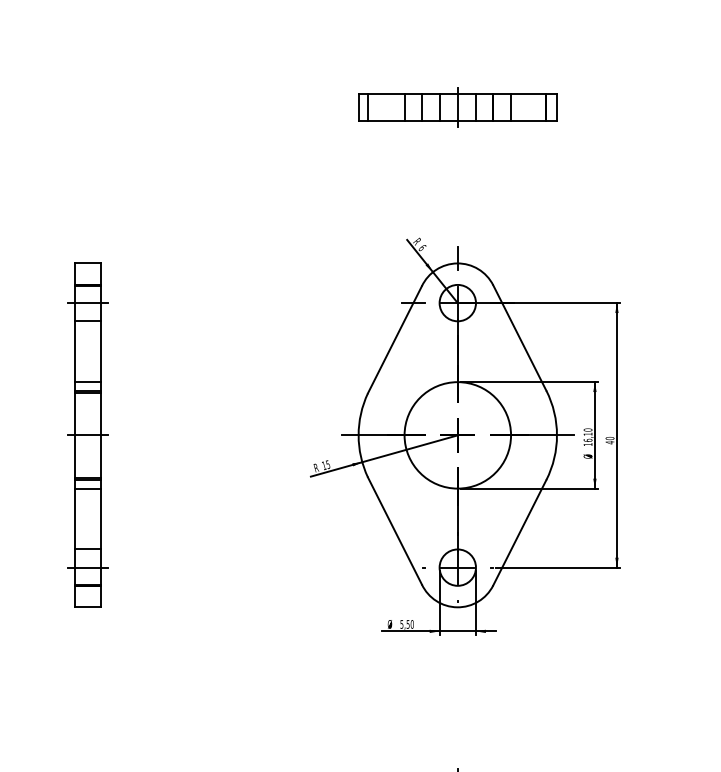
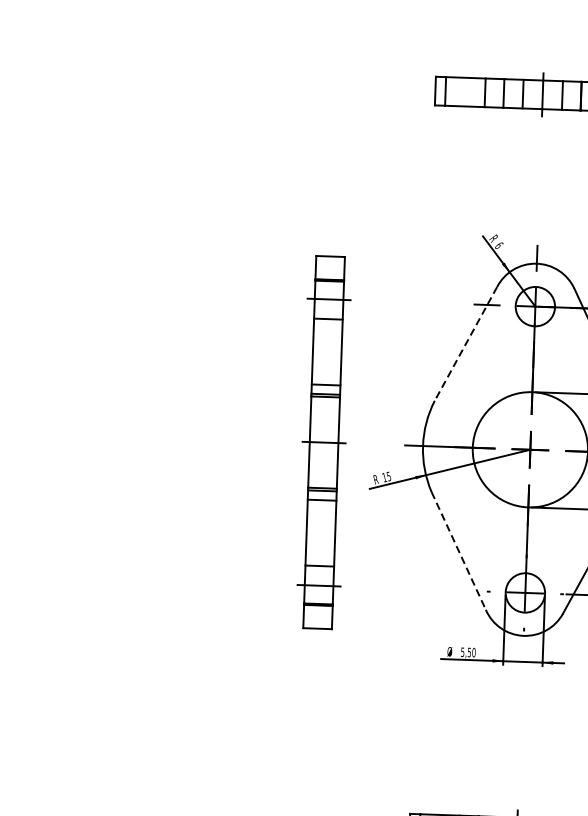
line: (394, 339) -> (465, 343), solid -> dashed
part: (87, 434) -> (323, 441), moved
line: (394, 531) -> (458, 551), solid -> dashed

